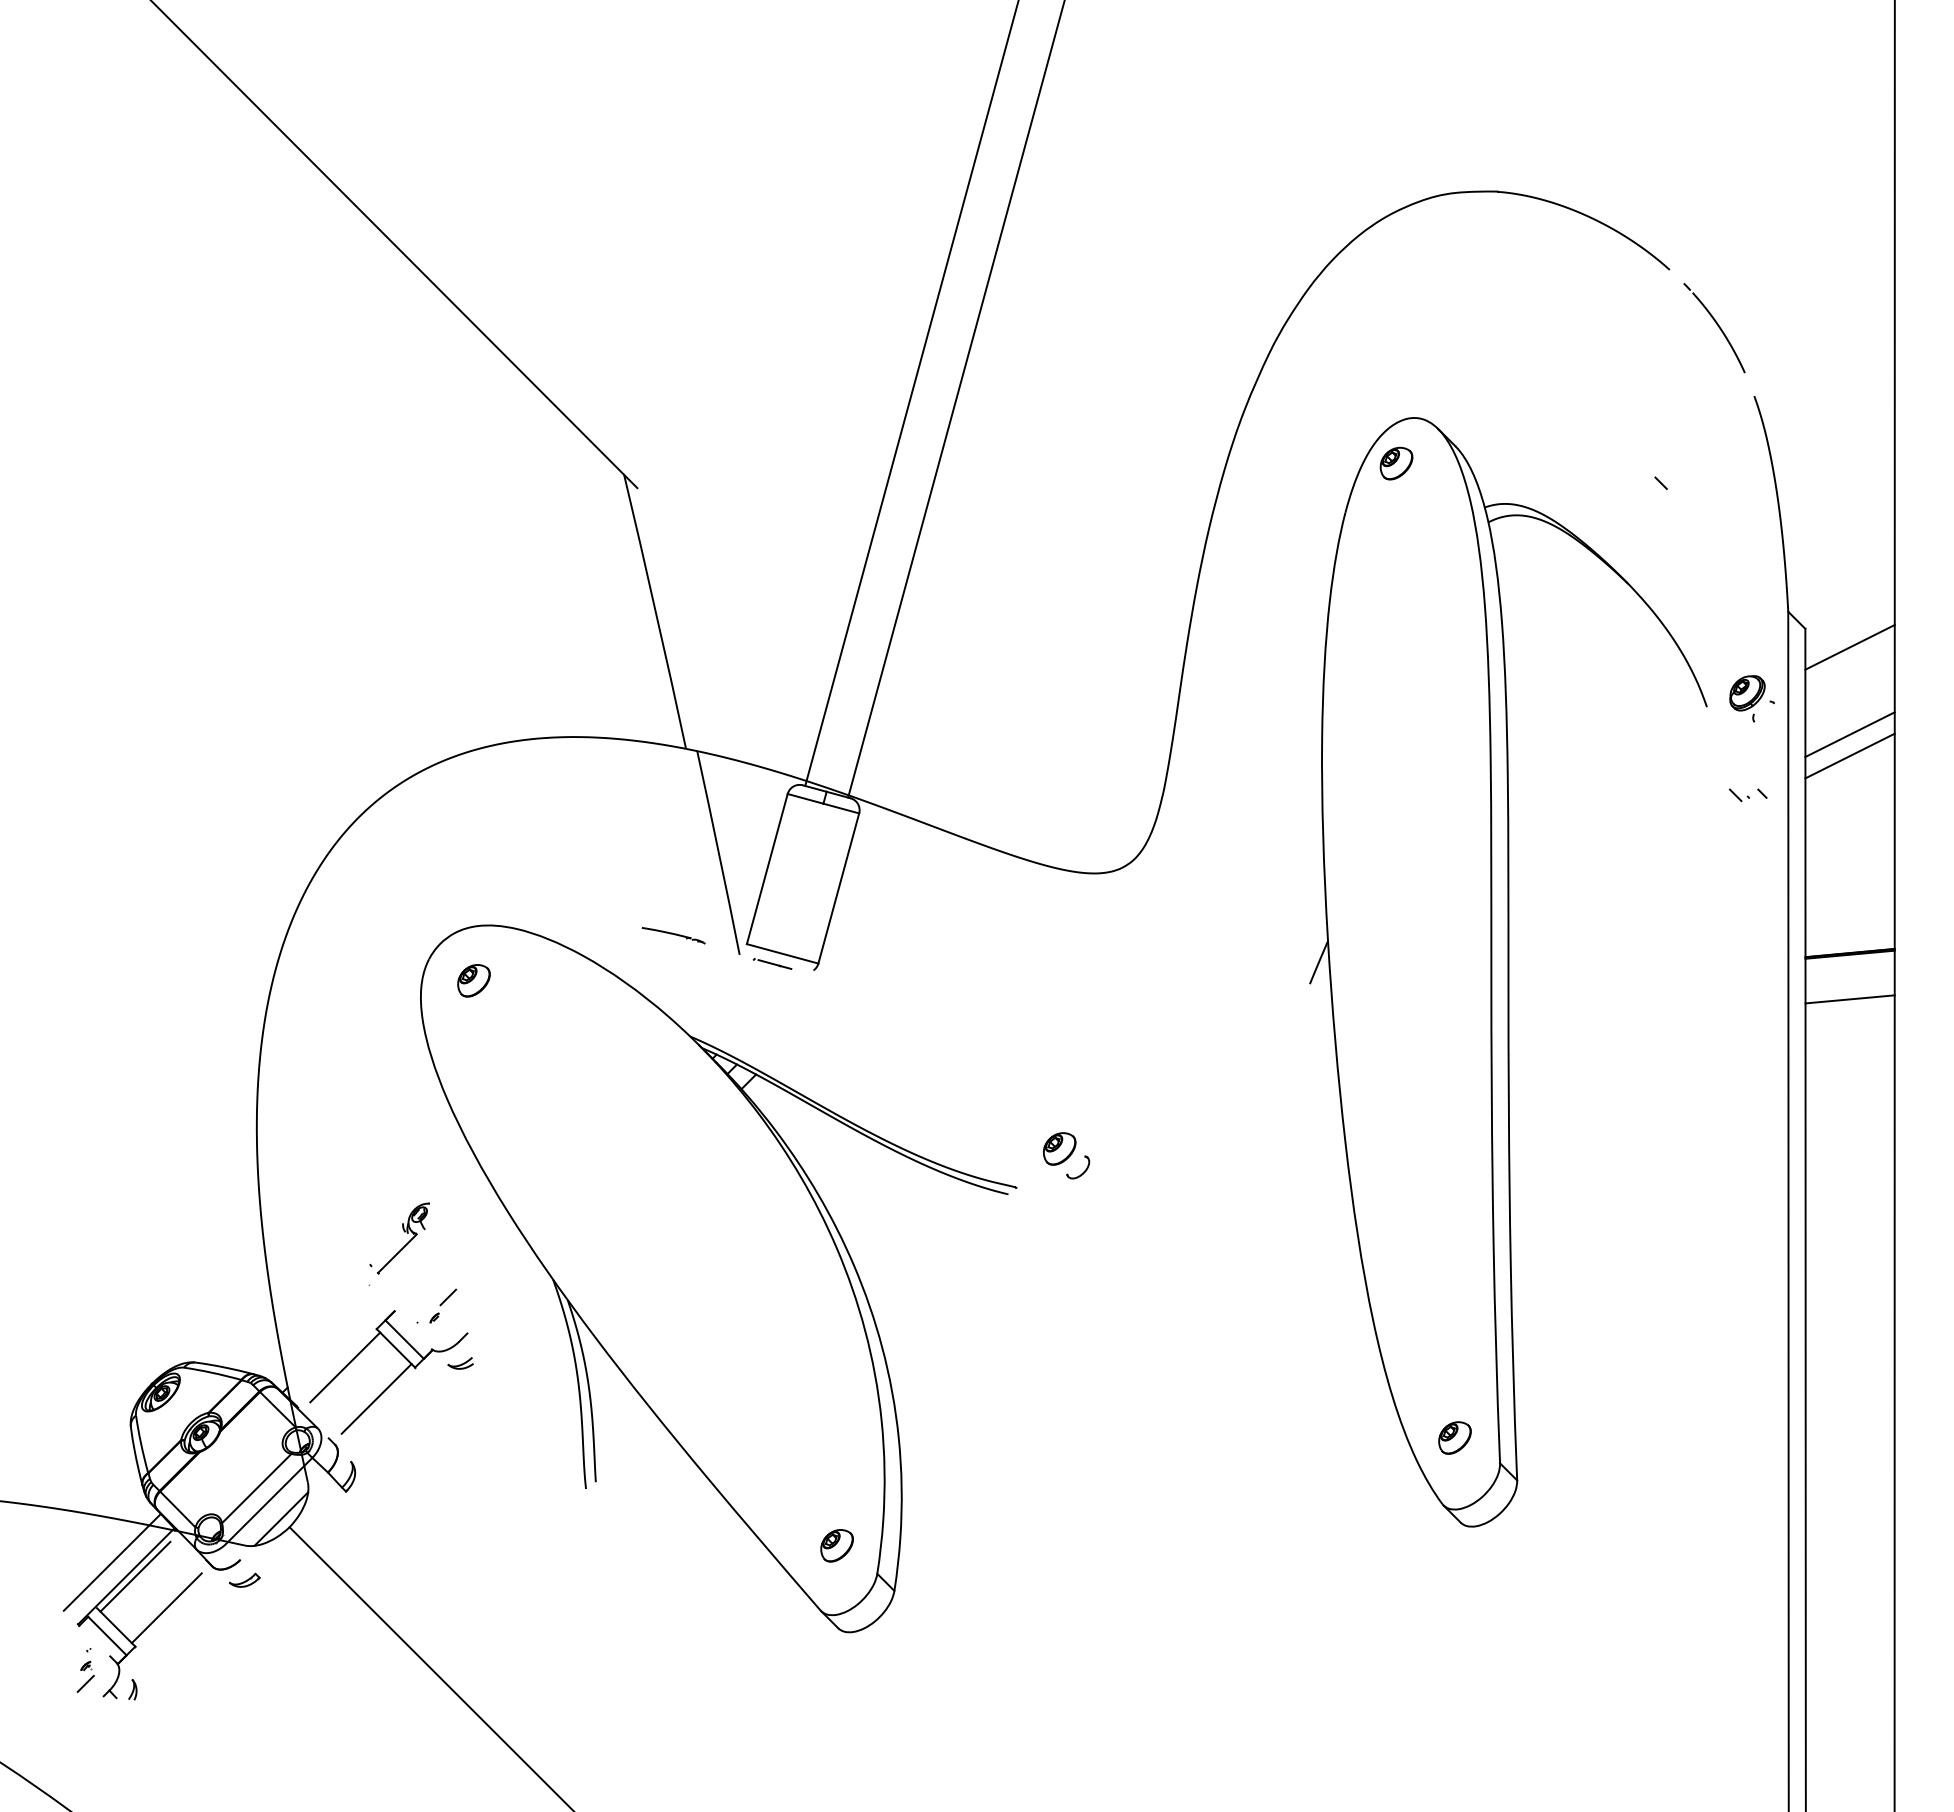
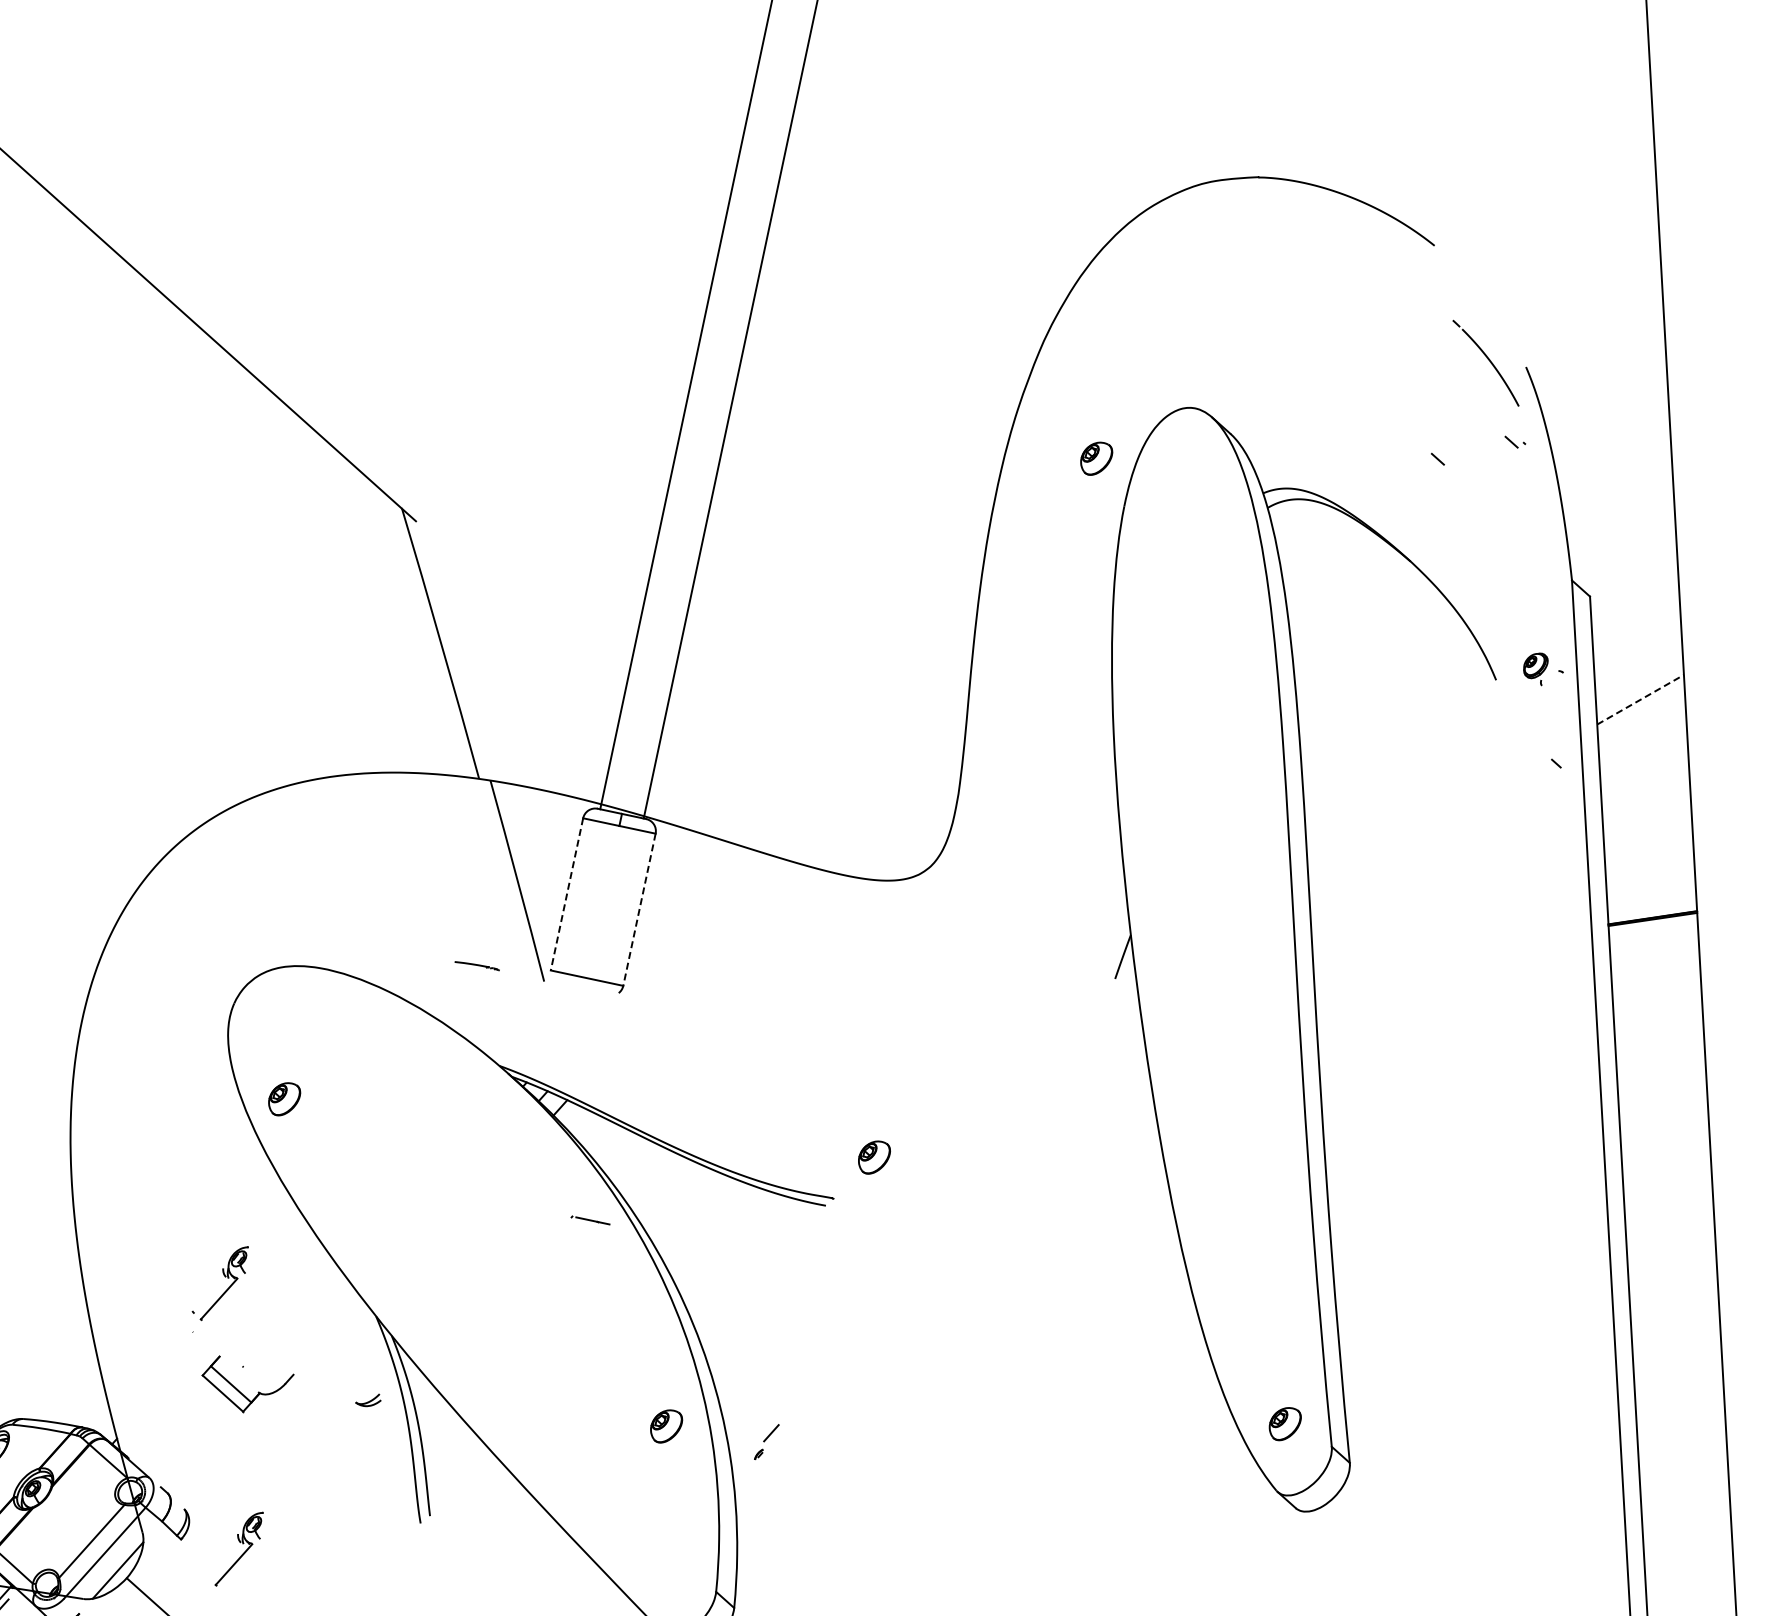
part: (1714, 328) -> (1486, 363), moved
part: (1396, 463) -> (1096, 458), moved
line: (1849, 647) -> (1635, 612), removed
part: (1747, 698) -> (1536, 669), size x0.7
line: (1850, 734) -> (1640, 699), solid -> dashed
line: (1849, 755) -> (1641, 720), removed
part: (1739, 795) -> (1515, 442), moved
line: (767, 869) -> (567, 894), solid -> dashed
line: (838, 888) -> (639, 909), solid -> dashed
part: (673, 935) -> (477, 965), size x0.7
line: (772, 963) -> (590, 1220), moved
part: (473, 980) -> (284, 1098), moved
line: (1849, 999) -> (1654, 964), removed
part: (1083, 1171) -> (899, 1178), removed
part: (443, 1305) -> (767, 1441), moved
part: (460, 1363) -> (368, 1400), moved
line: (345, 1367) -> (173, 1415), removed
line: (376, 1398) -> (206, 1444), removed
part: (403, 1504) -> (239, 1549), added
part: (836, 1545) -> (666, 1426), moved

